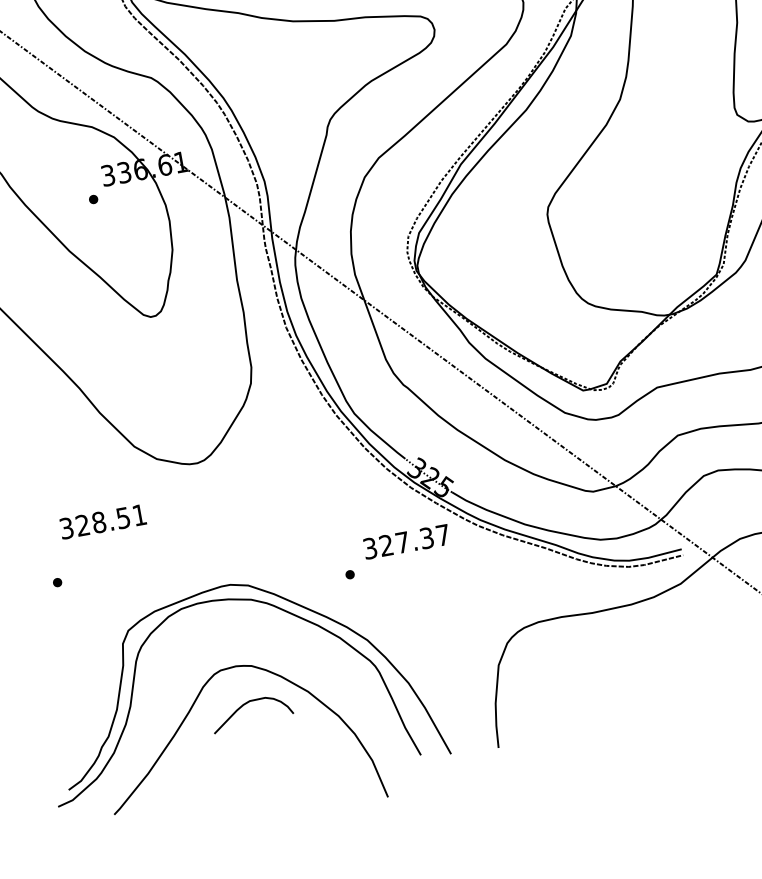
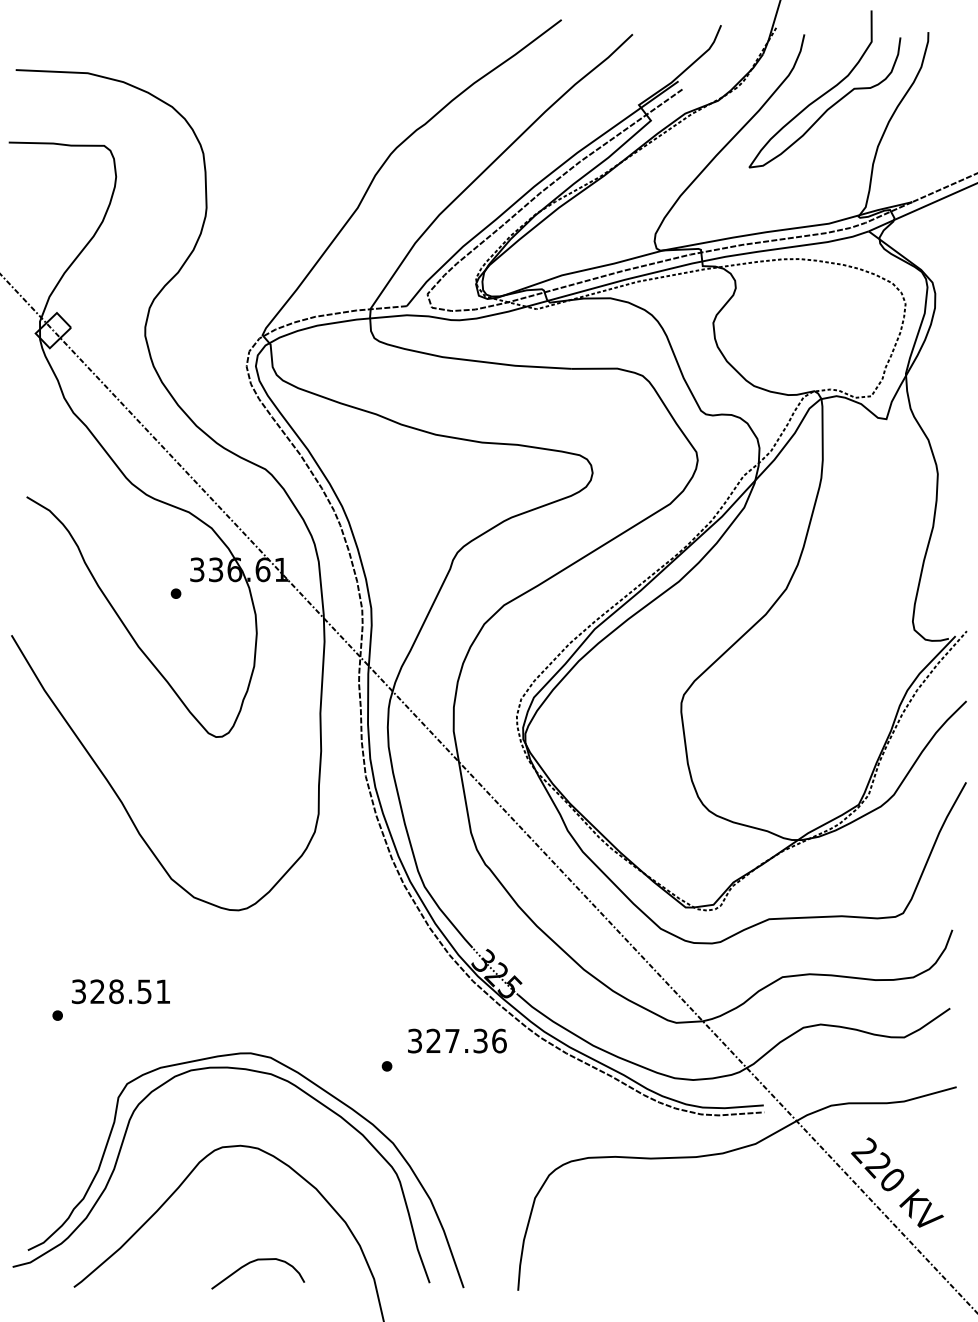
text: (102, 521) -> (120, 991), moved
text: (443, 534) -> (499, 1040), 327.37 -> 327.36
curve: (246, 704) -> (253, 1262), moved

